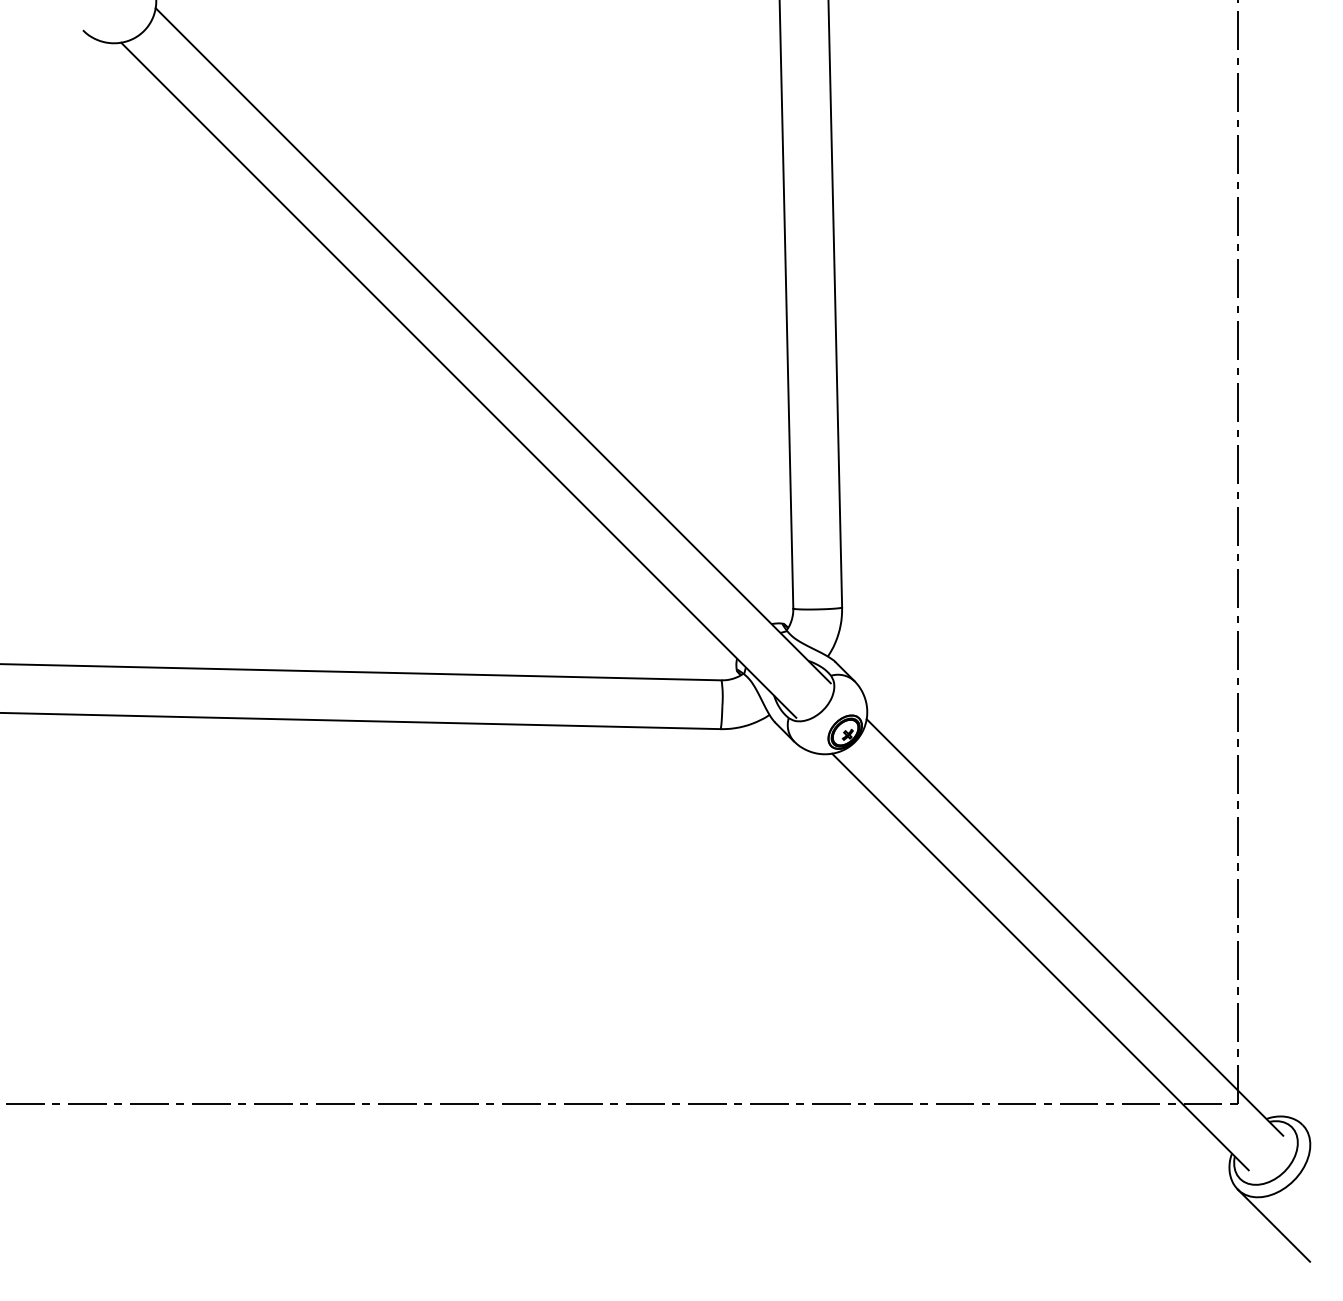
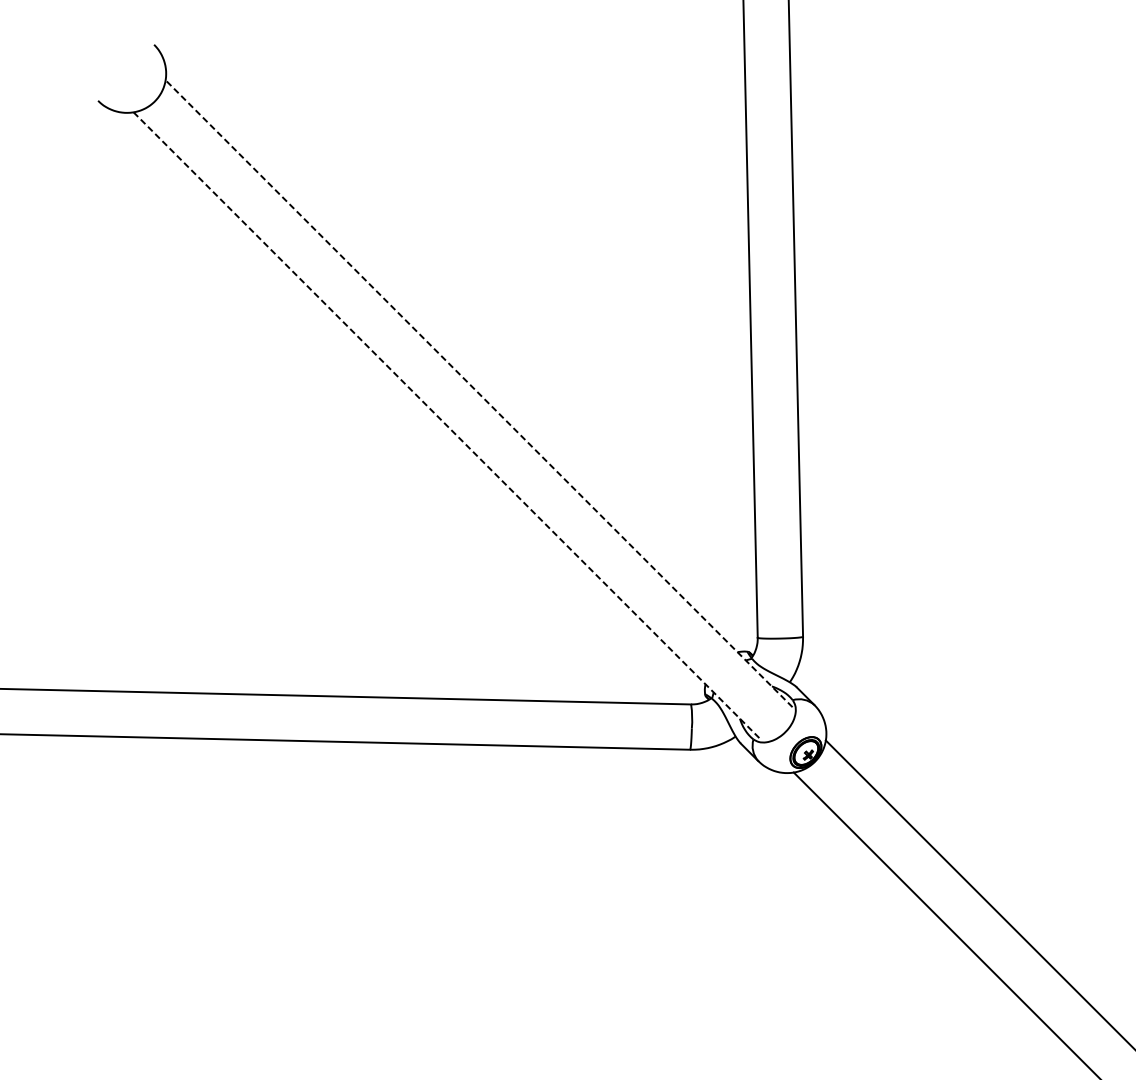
line: (492, 345) -> (478, 393), solid -> dashed
line: (459, 380) -> (447, 426), solid -> dashed

